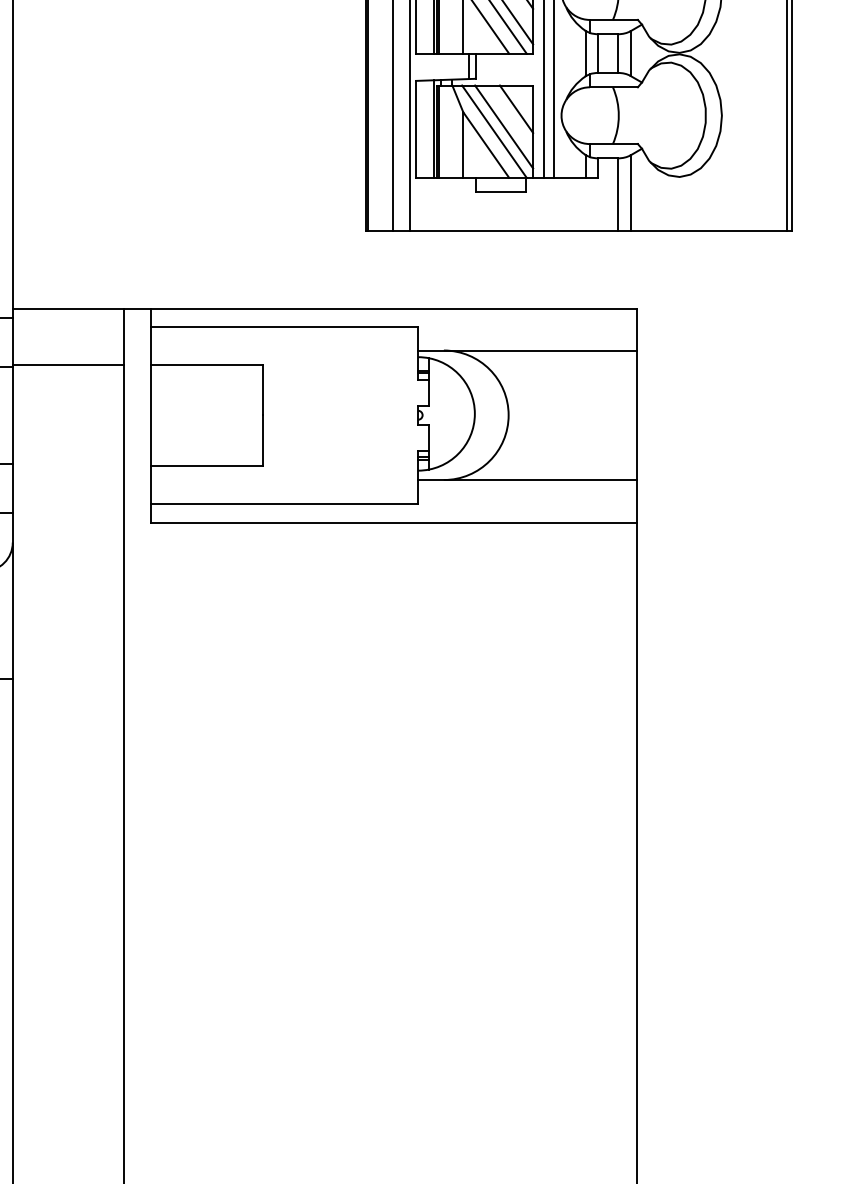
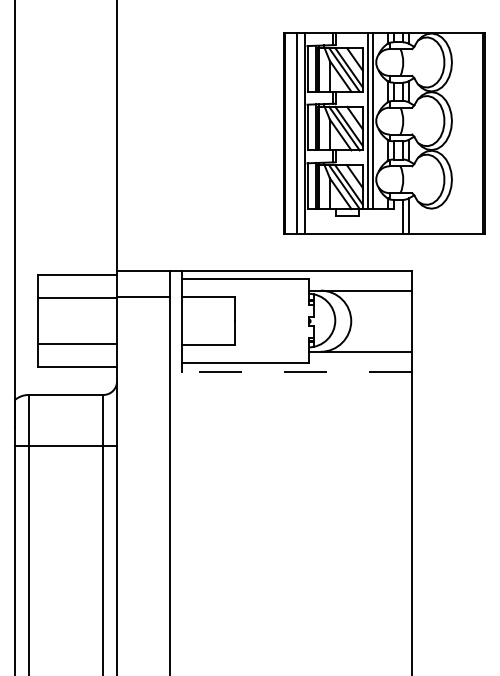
line: (394, 521) -> (297, 371), solid -> dashed

